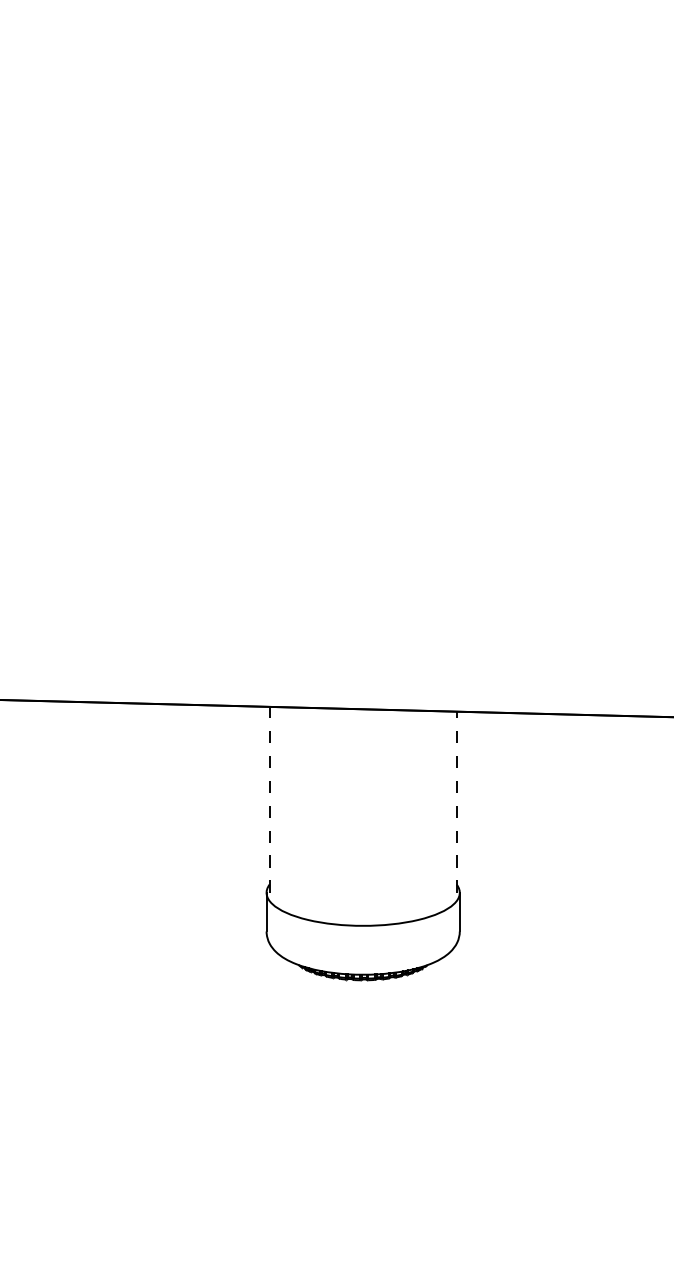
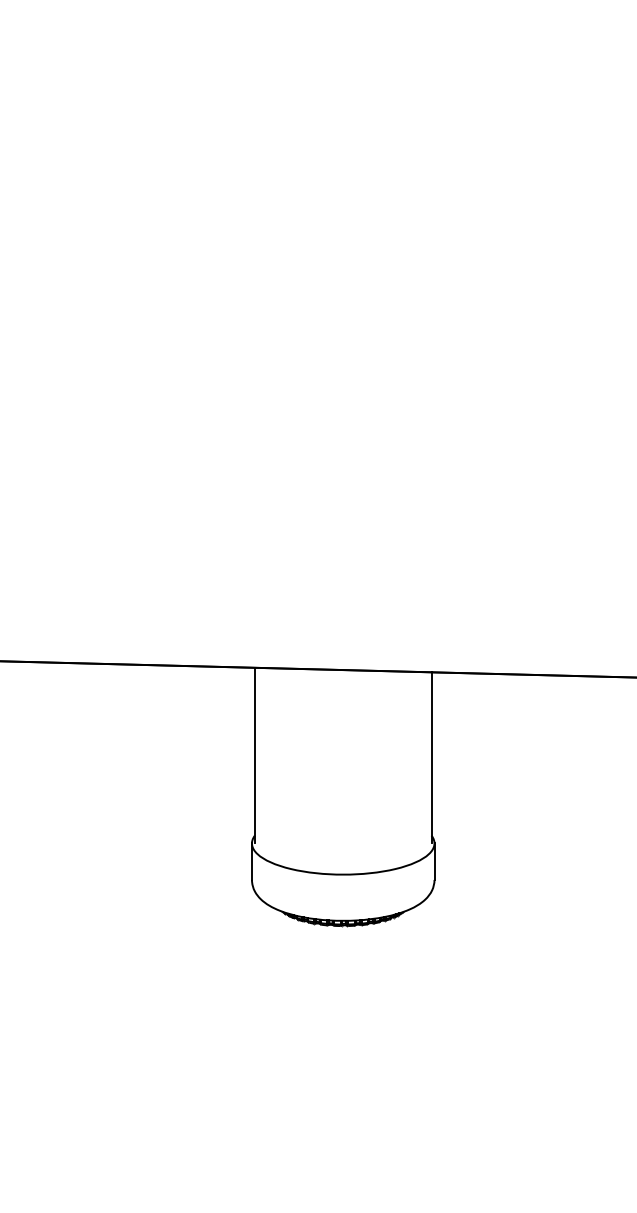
line: (269, 799) -> (254, 755), dashed -> solid
line: (456, 801) -> (431, 757), dashed -> solid

